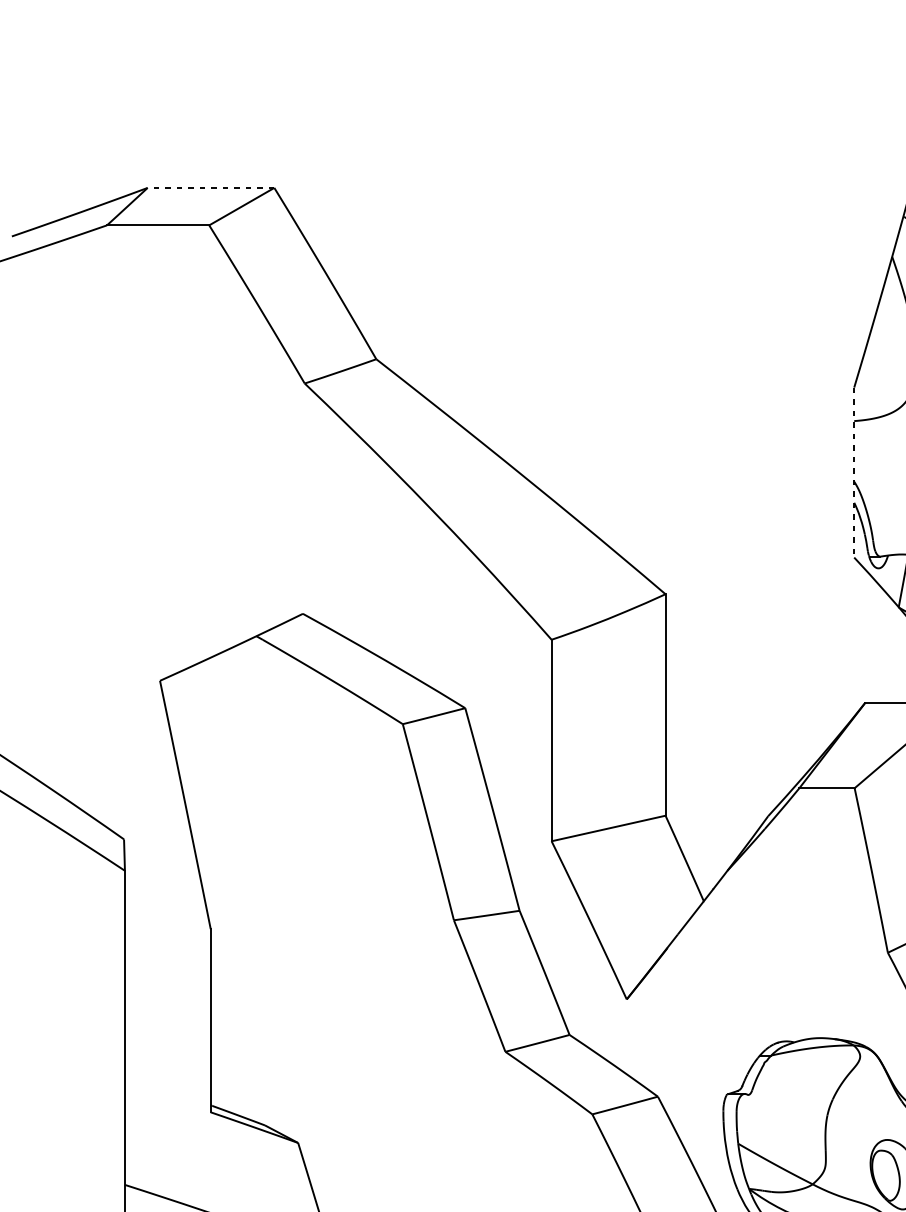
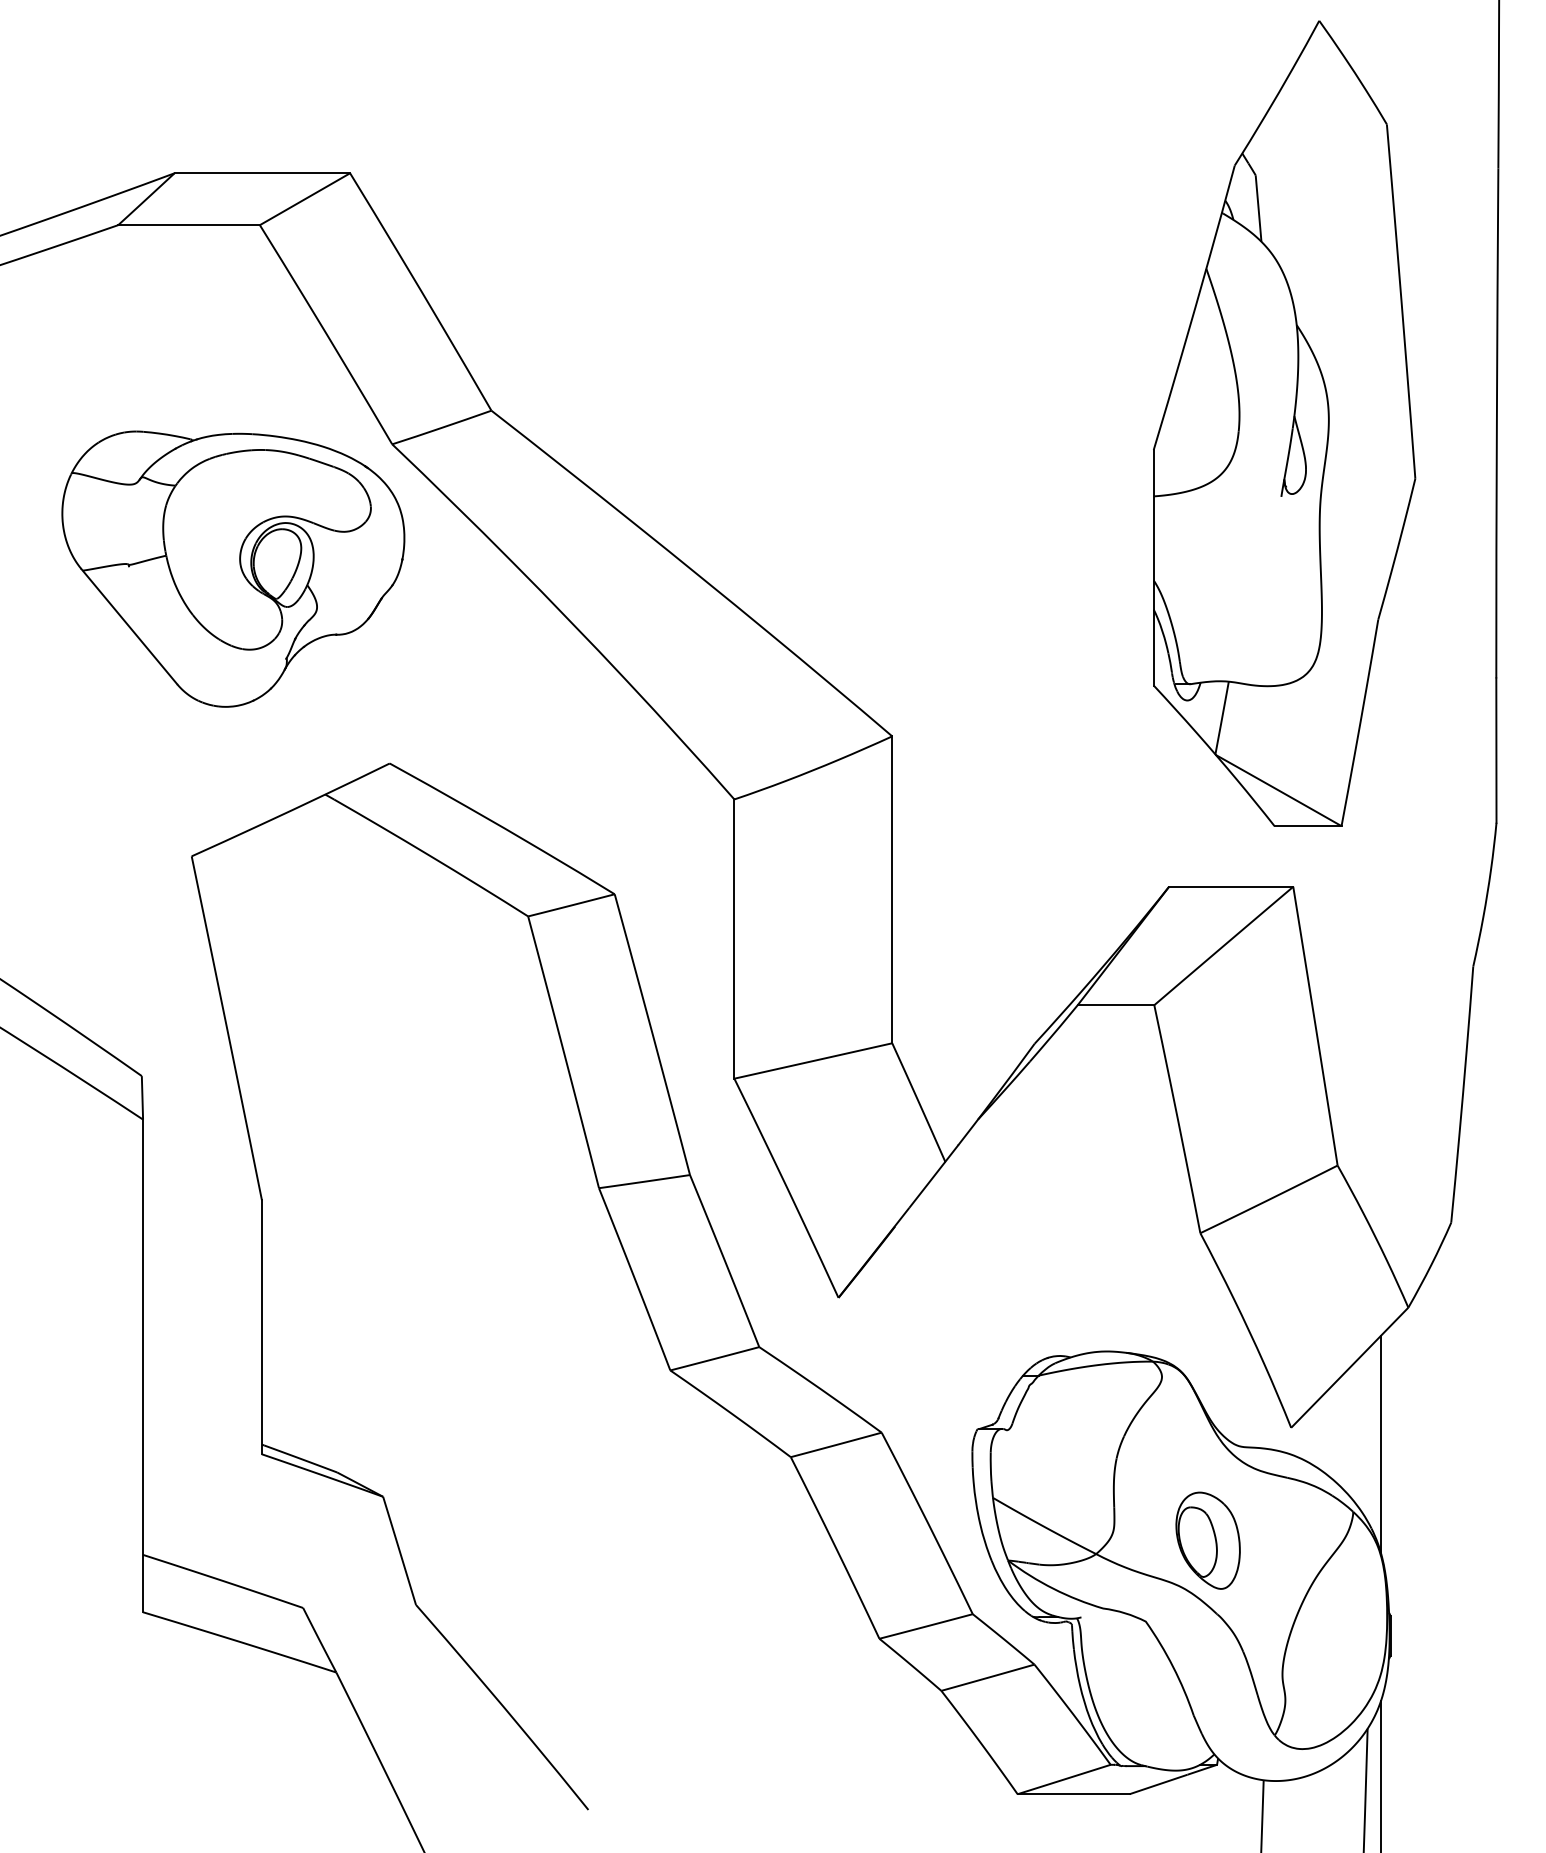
line: (211, 188) -> (262, 173), dashed -> solid
line: (854, 472) -> (1153, 567), dashed -> solid
part: (190, 473) -> (233, 568), added

